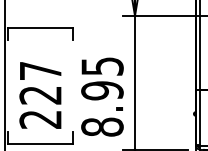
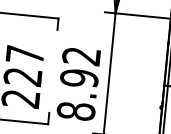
text: (102, 66) -> (81, 56), 8.95 -> 8.92

